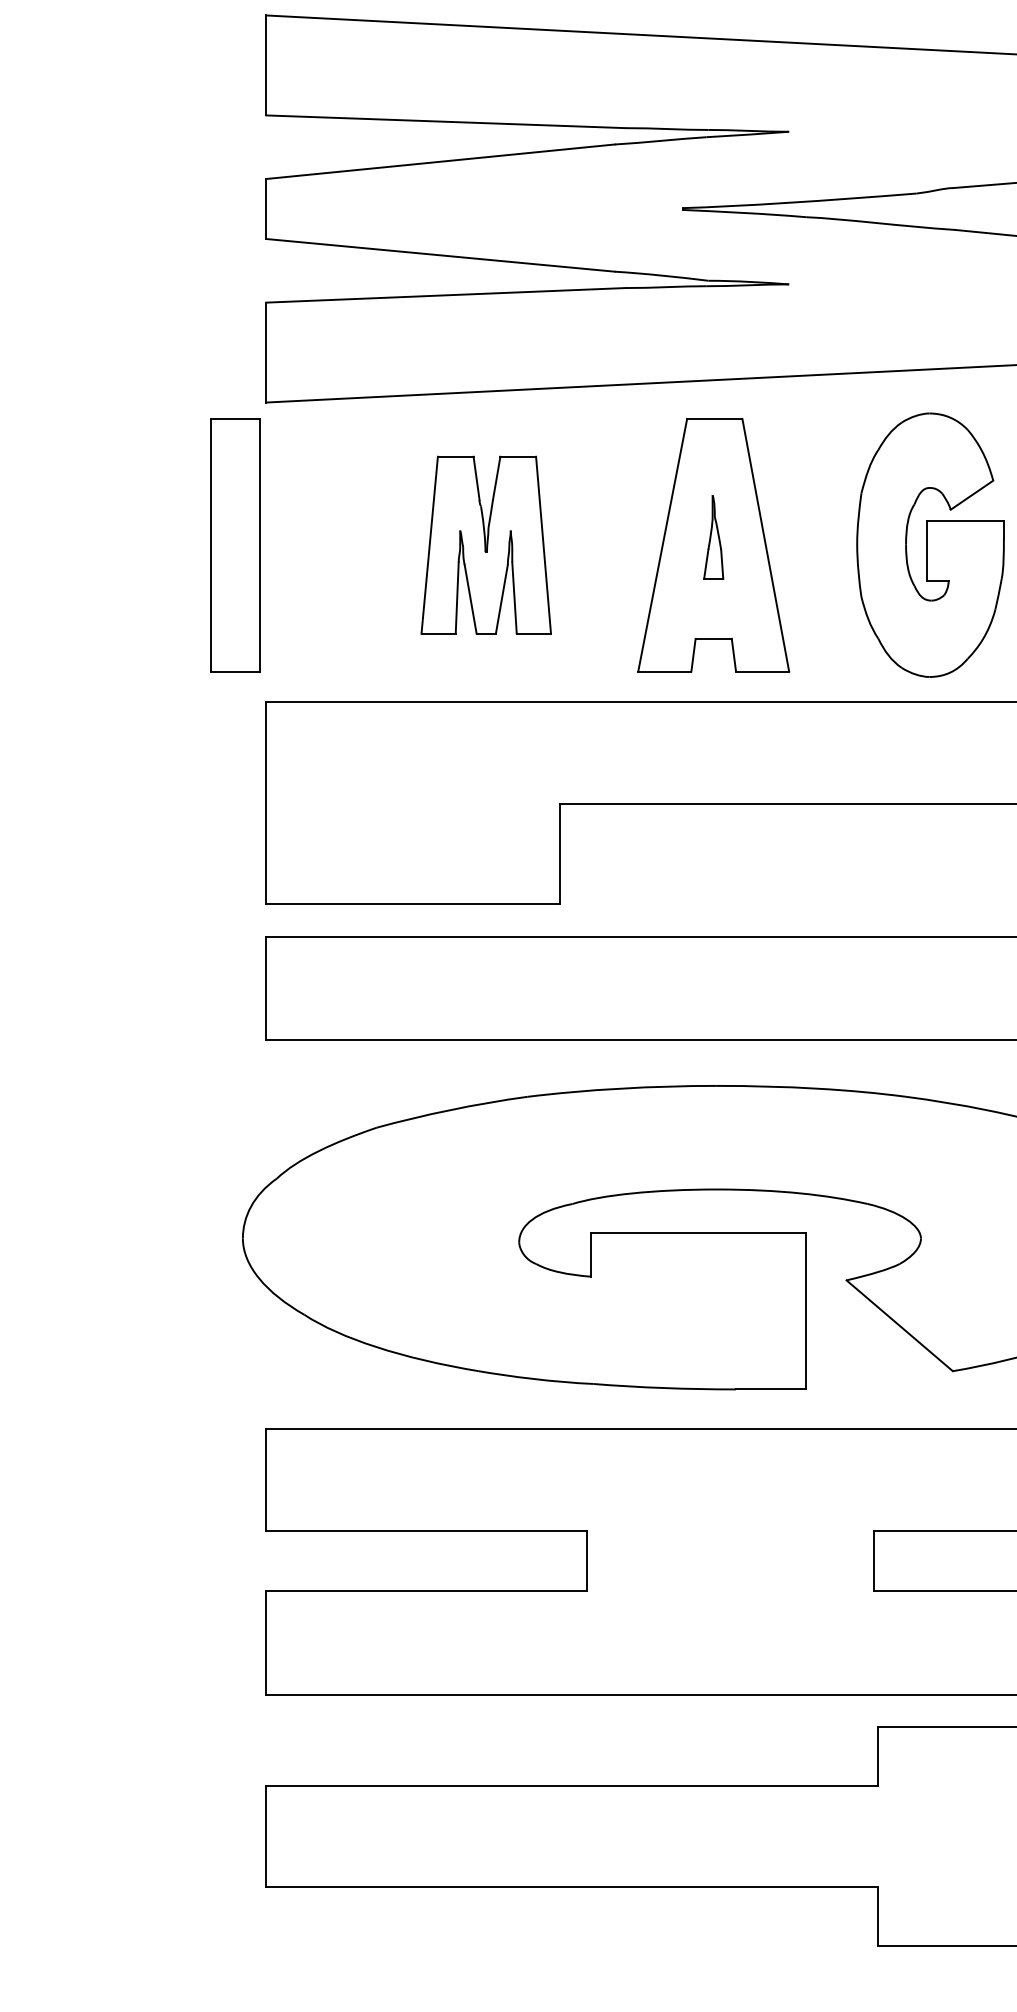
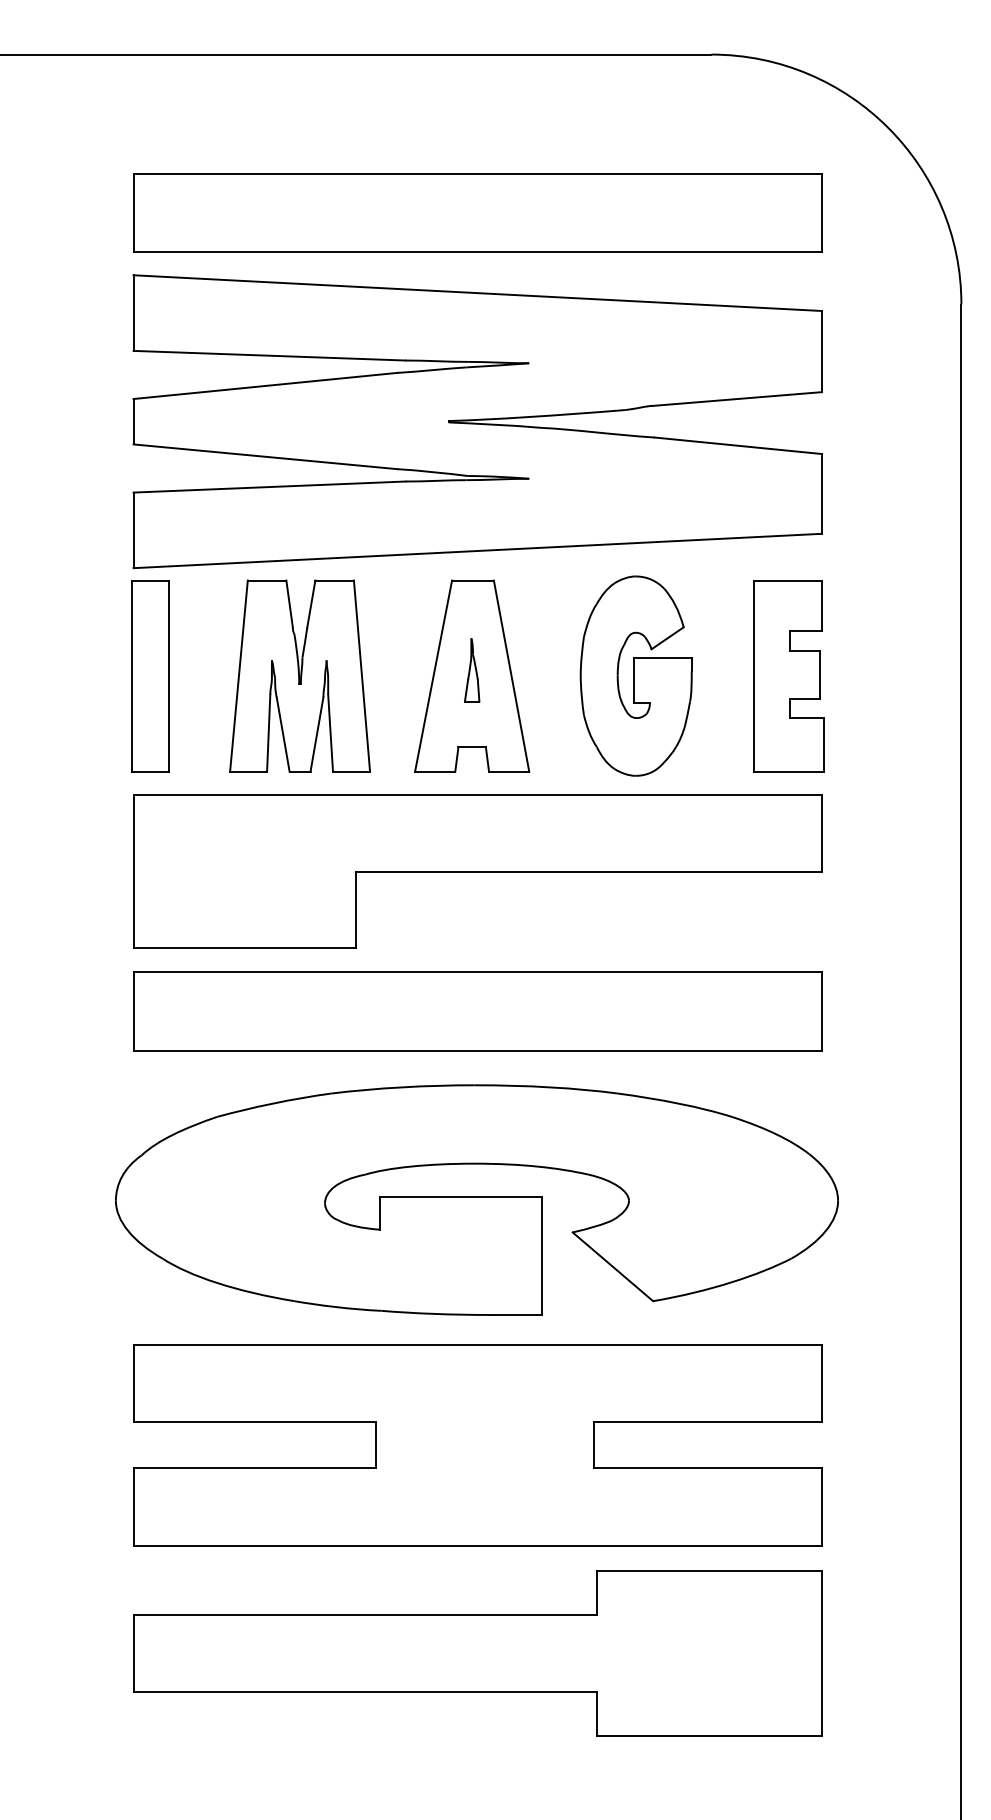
part: (485, 544) -> (299, 675), size x1.43
part: (235, 545) -> (150, 676), moved

